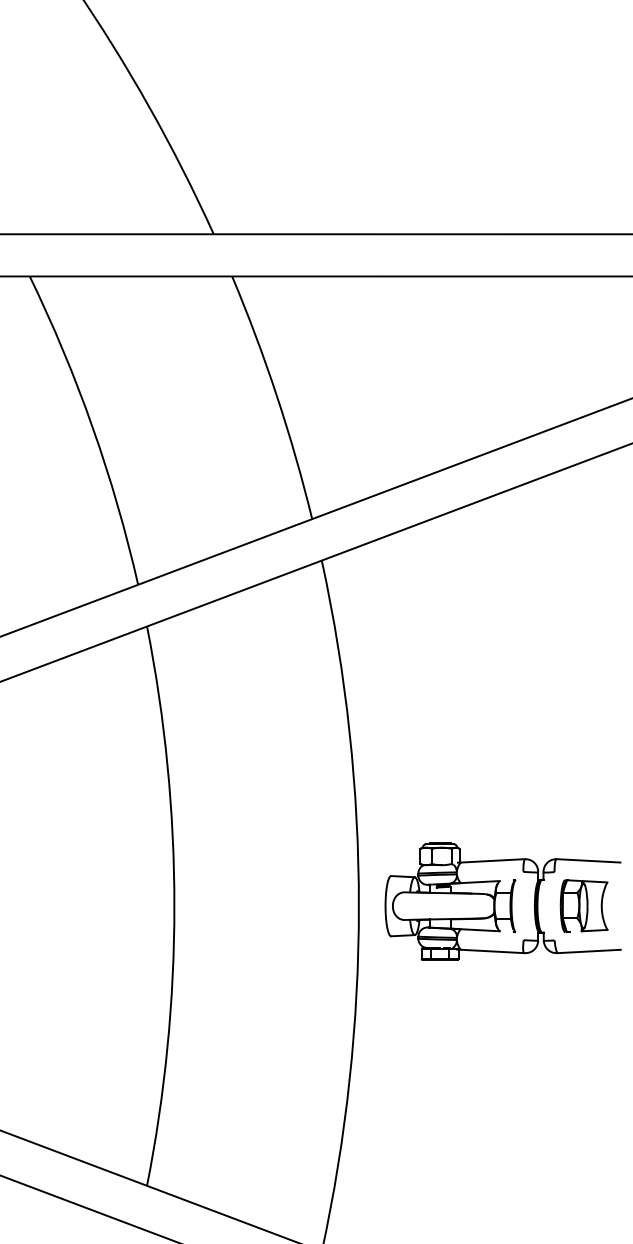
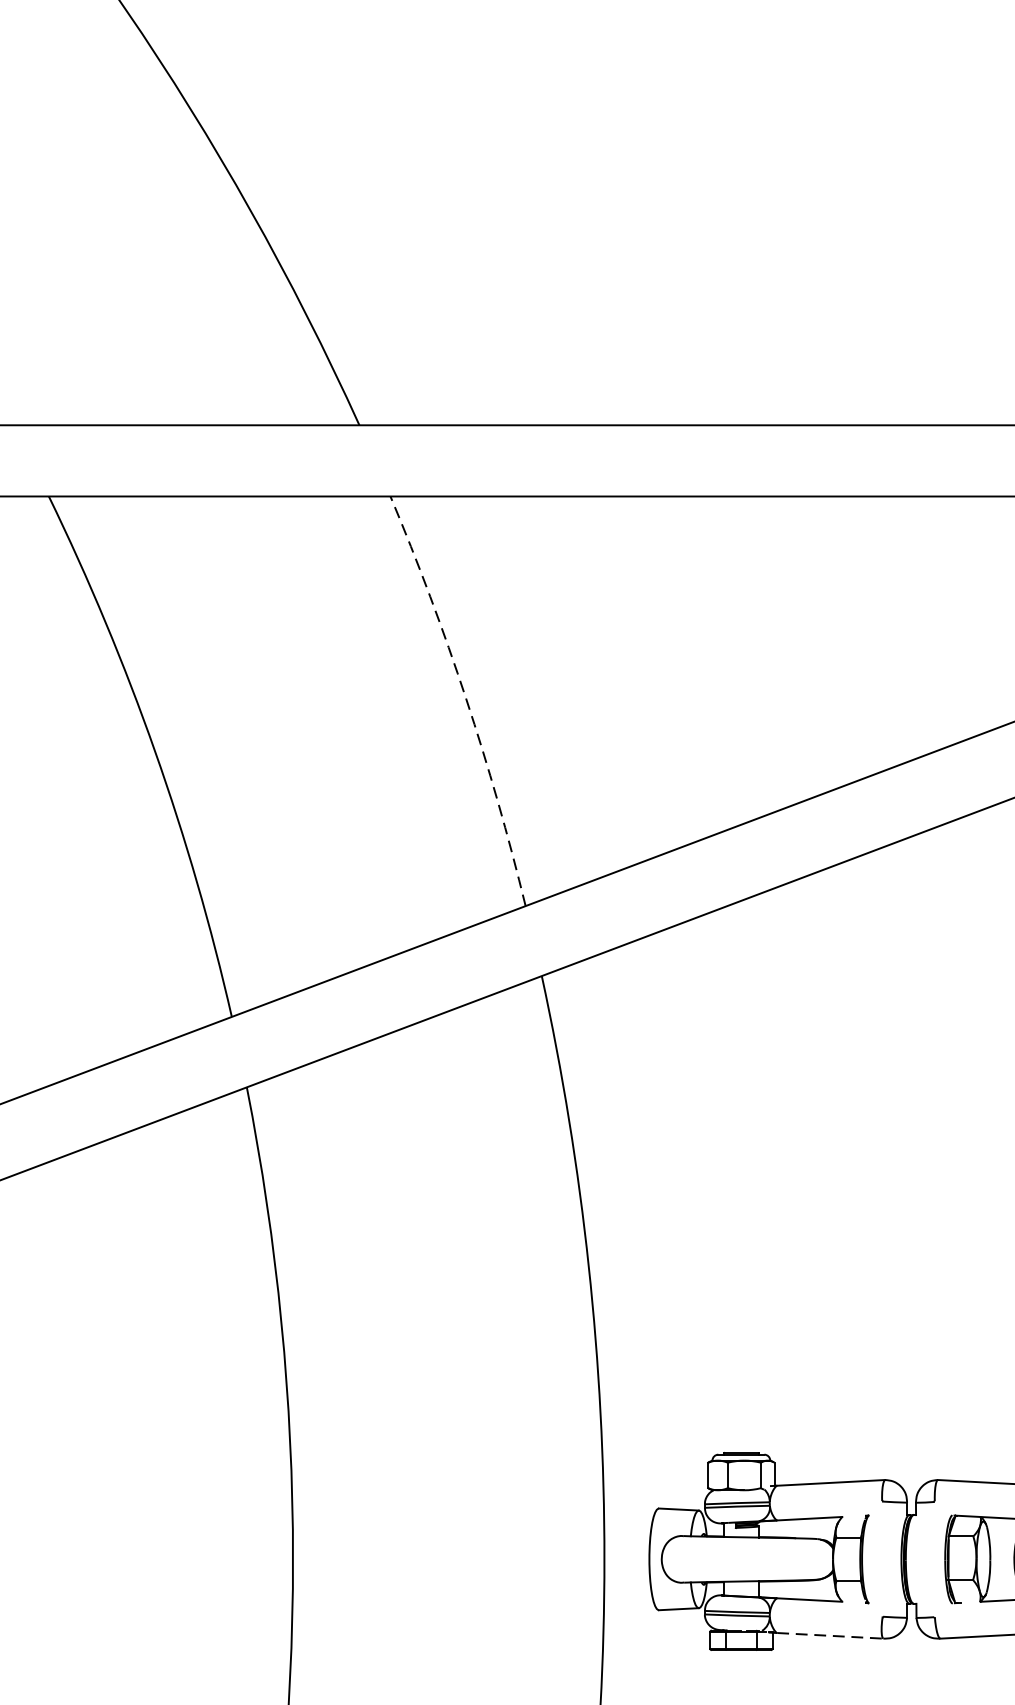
arc: (276, 396) -> (465, 699), solid -> dashed
line: (493, 951) -> (831, 1635), solid -> dashed

